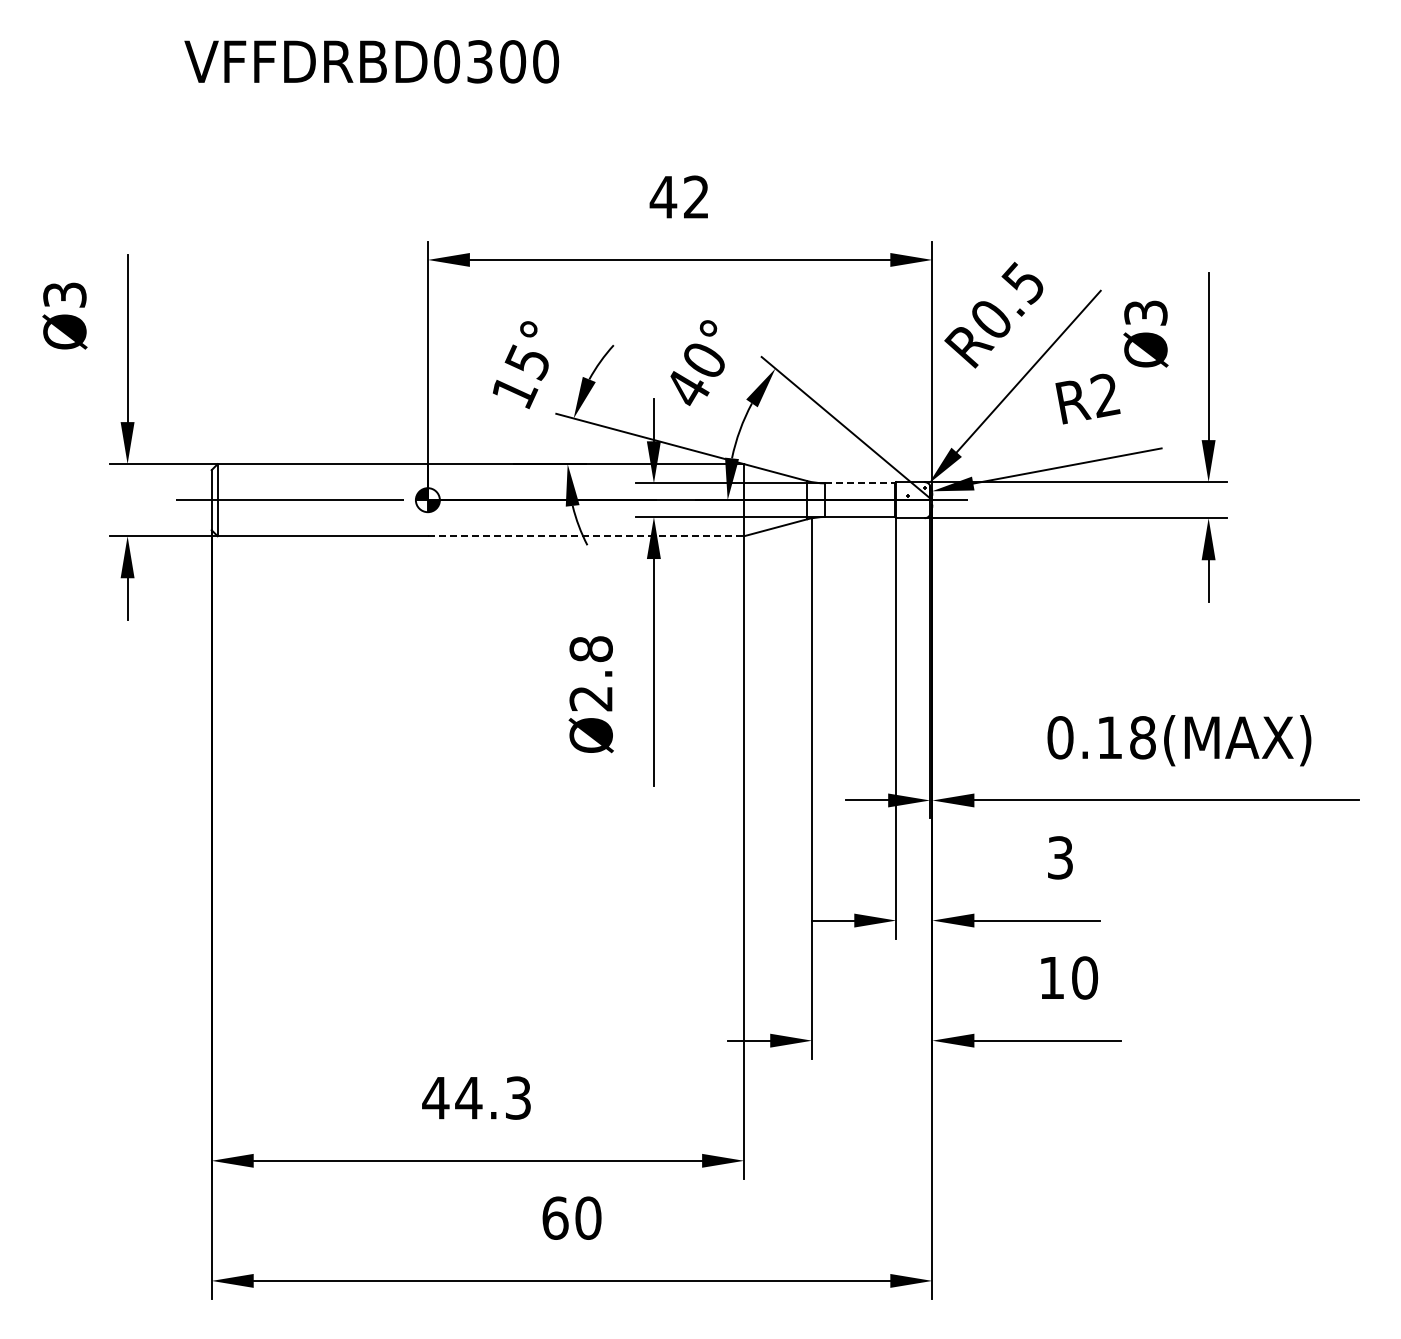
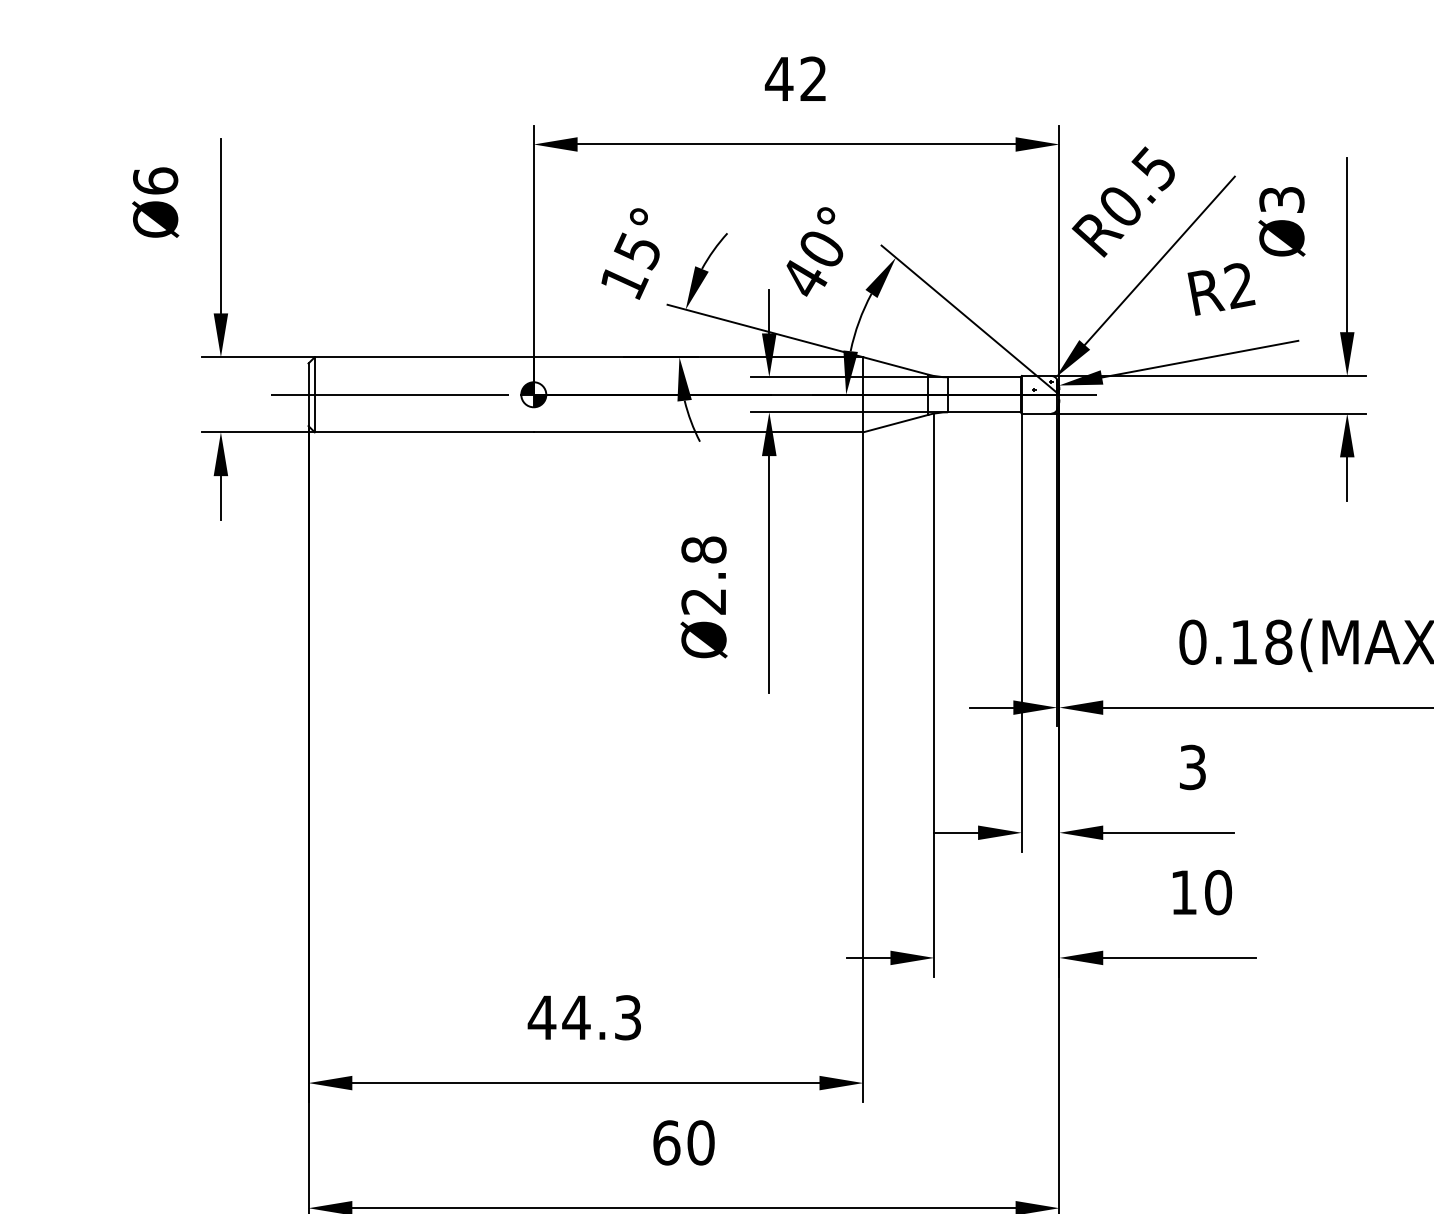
text: (64, 294) -> (155, 180), Ø3 -> Ø6
line: (860, 483) -> (984, 377), dashed -> solid
line: (586, 536) -> (699, 432), dashed -> solid

